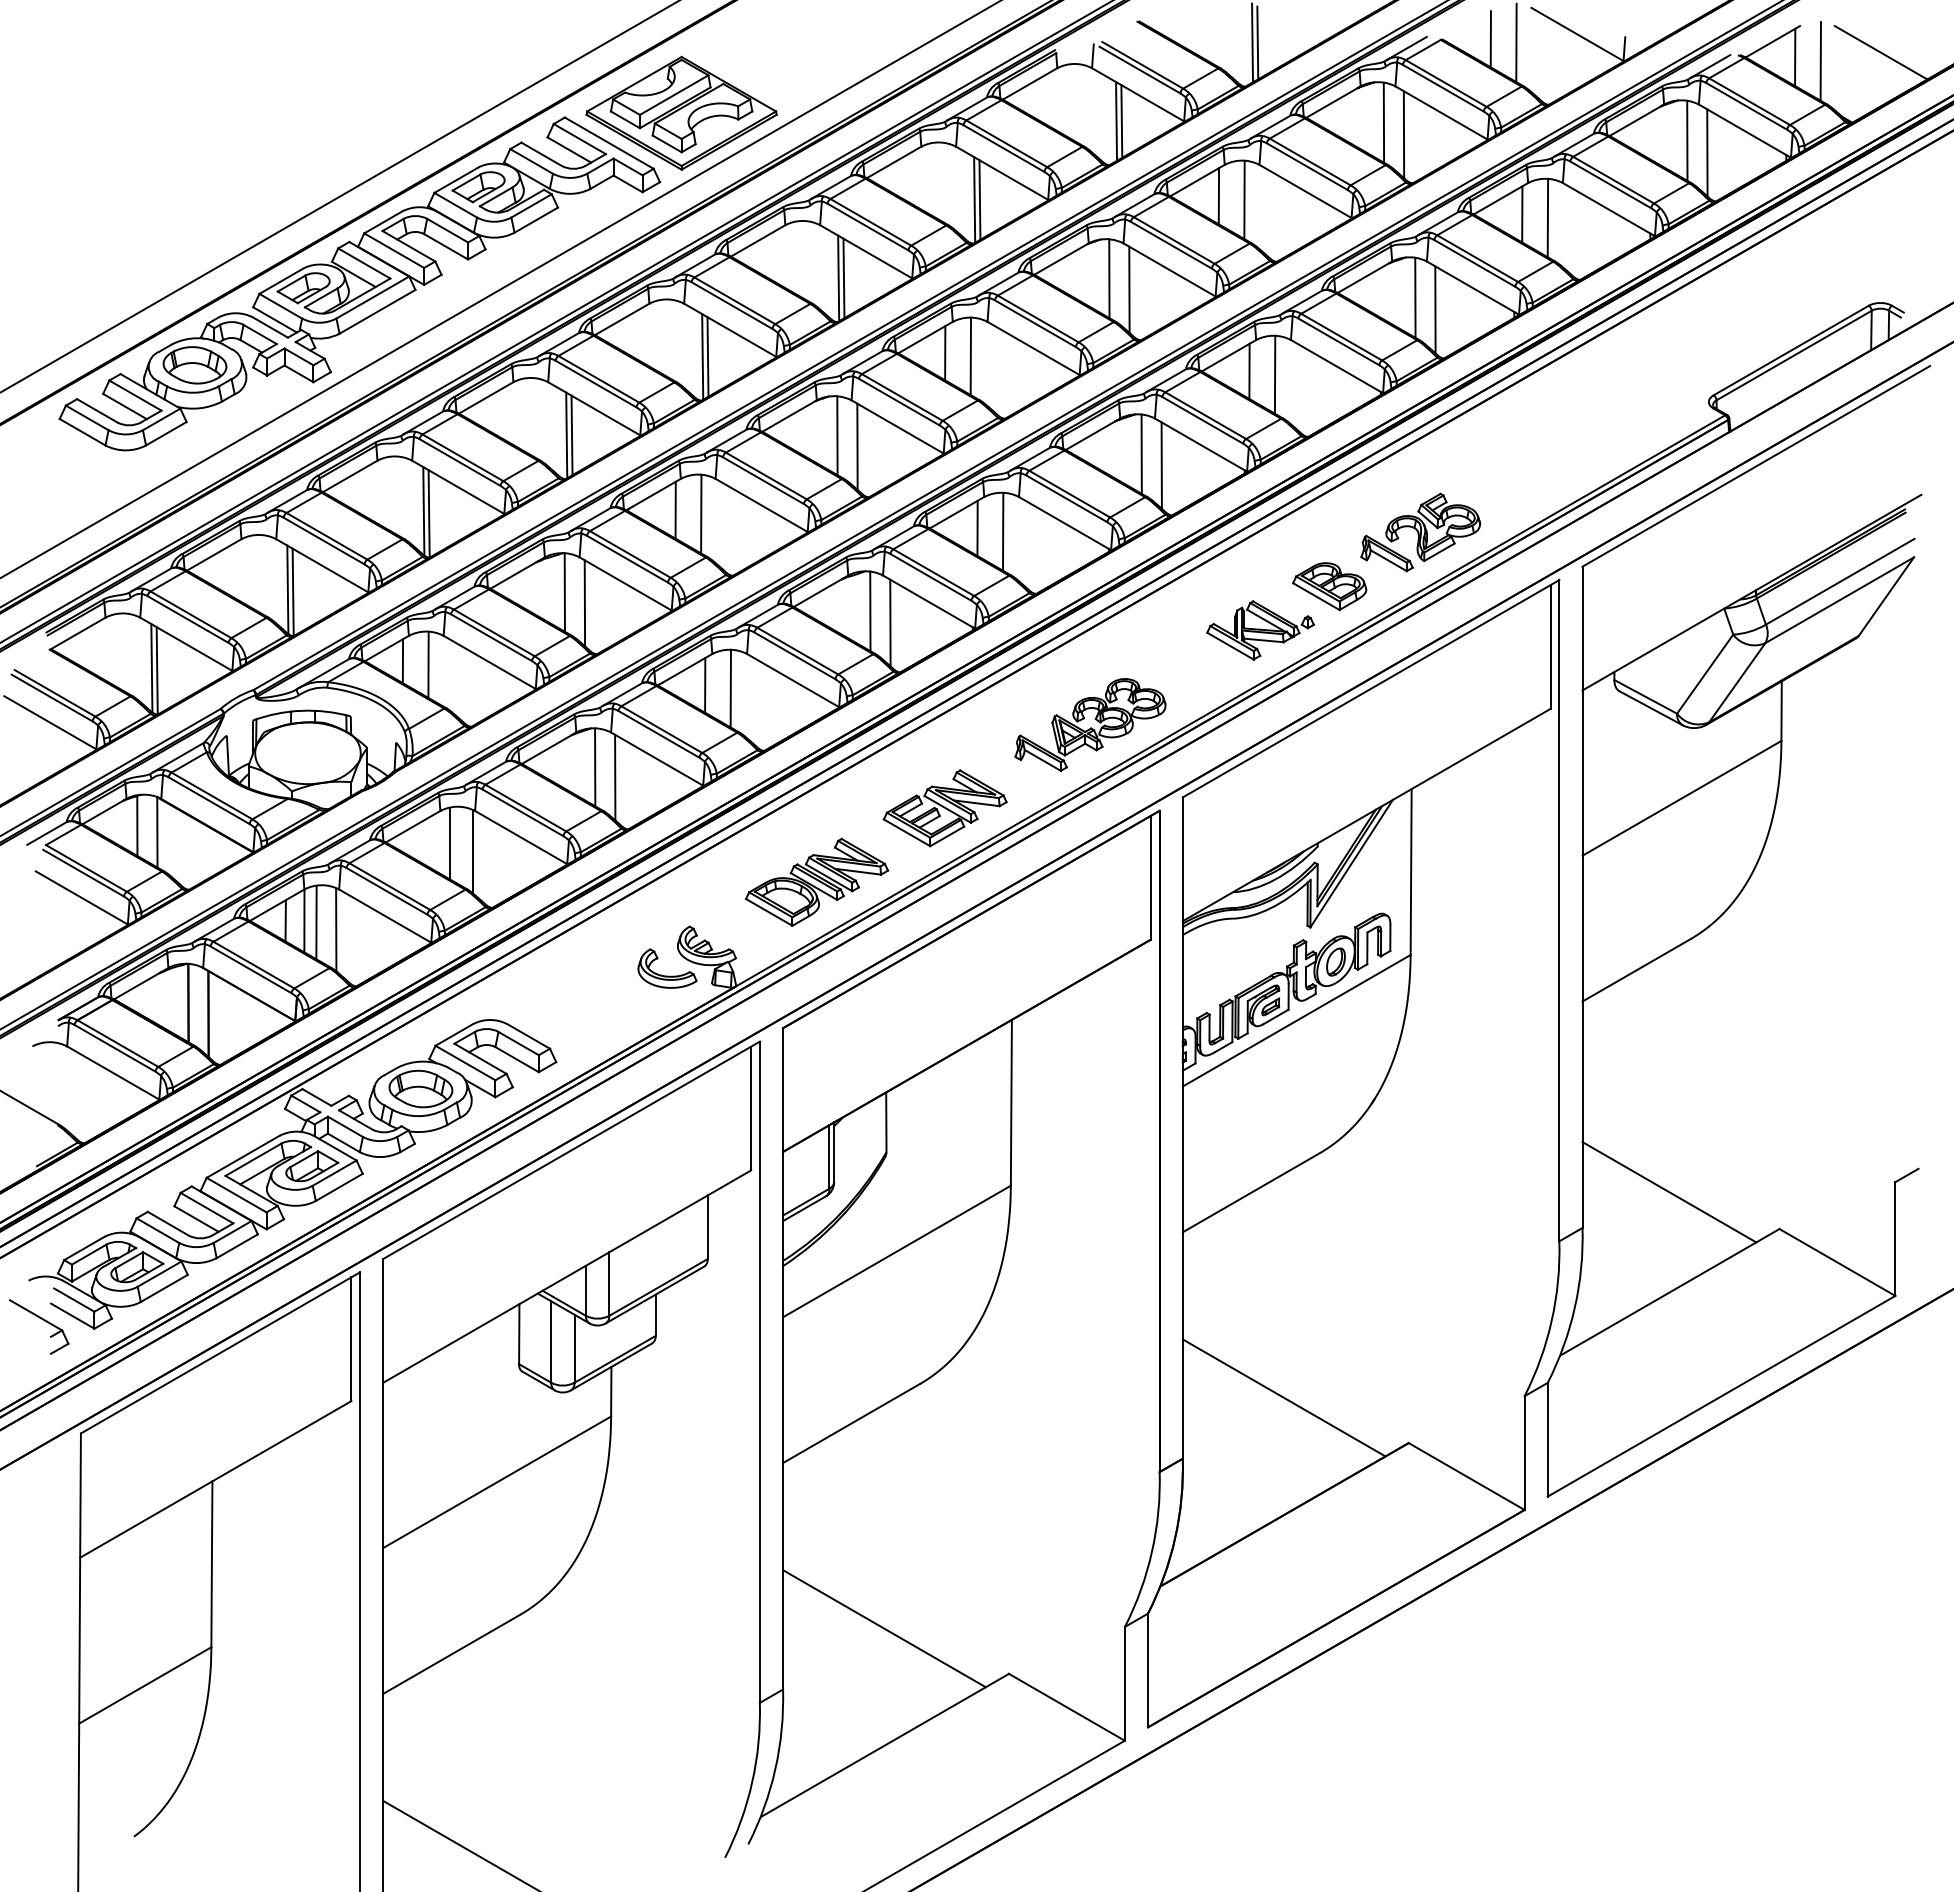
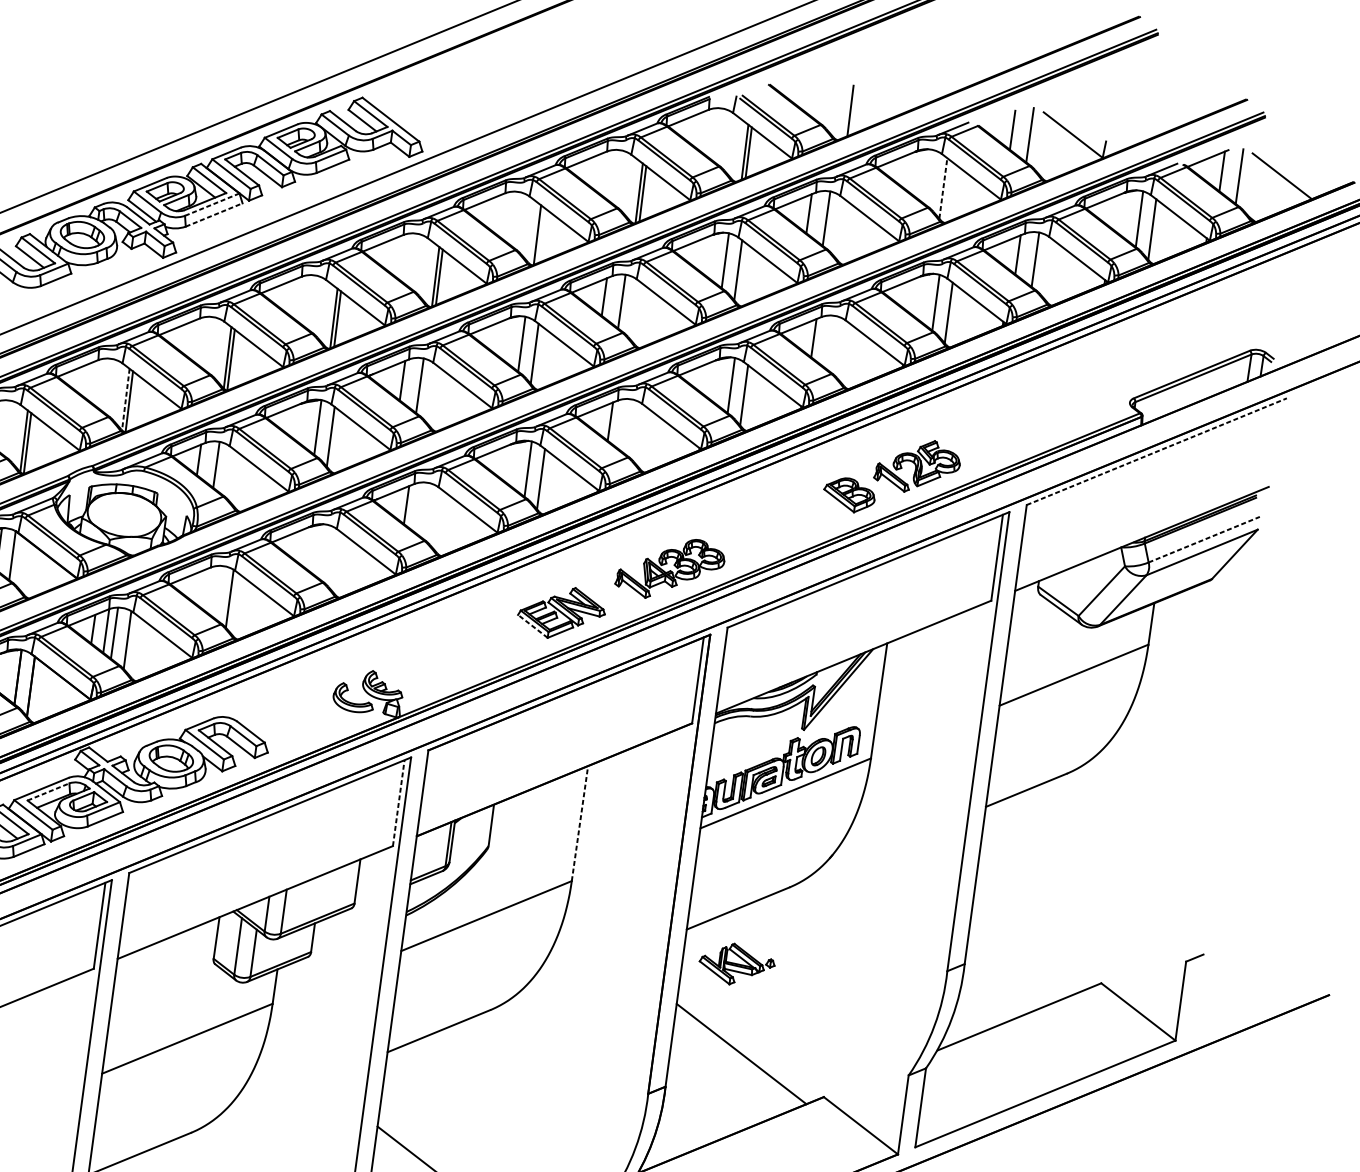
line: (1252, 42) -> (846, 110), removed
part: (681, 112) -> (443, 105), removed
line: (1383, 122) -> (930, 178), removed
line: (1404, 134) -> (943, 188), solid -> dashed
line: (843, 278) -> (540, 235), removed
line: (373, 297) -> (212, 204), solid -> dashed
line: (377, 311) -> (214, 214), solid -> dashed
line: (1274, 374) -> (830, 342), removed
line: (1756, 466) -> (1156, 451), solid -> dashed
line: (1003, 531) -> (628, 426), removed
line: (1840, 581) -> (1204, 539), solid -> dashed
line: (287, 590) -> (125, 400), solid -> dashed
part: (1260, 630) -> (736, 964), moved
line: (730, 688) -> (423, 509), removed
line: (595, 767) -> (322, 551), removed
line: (615, 777) -> (335, 560), removed
line: (907, 832) -> (533, 626), solid -> dashed
line: (449, 843) -> (214, 590), removed
part: (817, 881) -> (466, 651), removed
line: (1011, 1102) -> (580, 823), solid -> dashed
line: (751, 1108) -> (399, 803), solid -> dashed
line: (253, 1159) -> (48, 791), solid -> dashed
line: (1669, 1192) -> (1028, 947), removed

